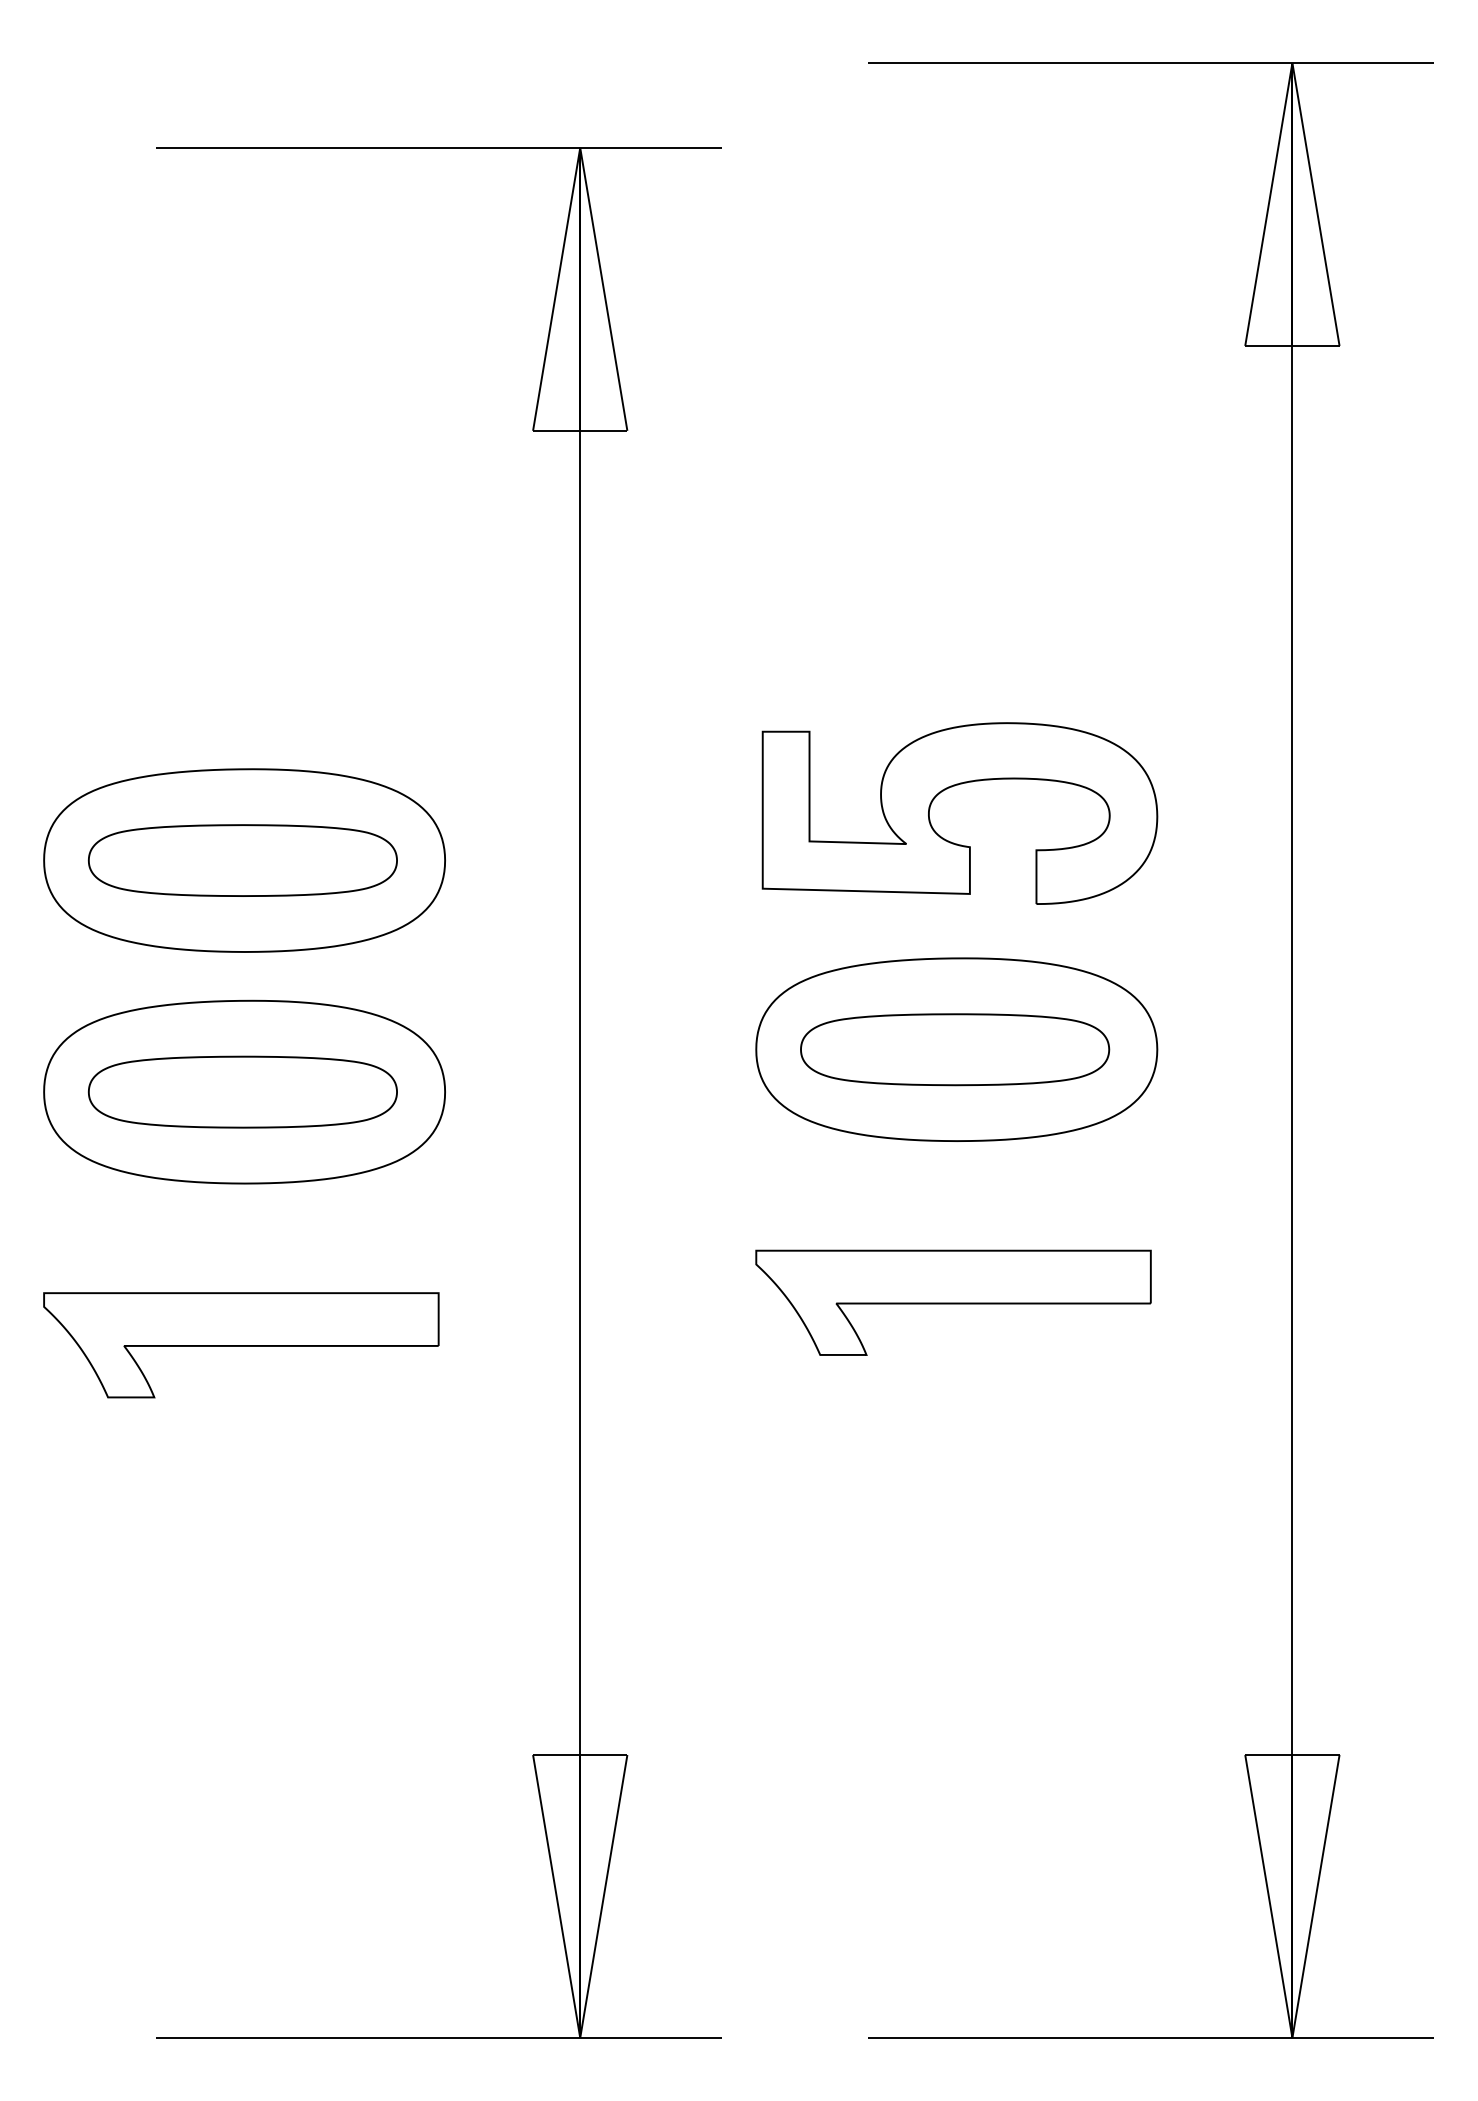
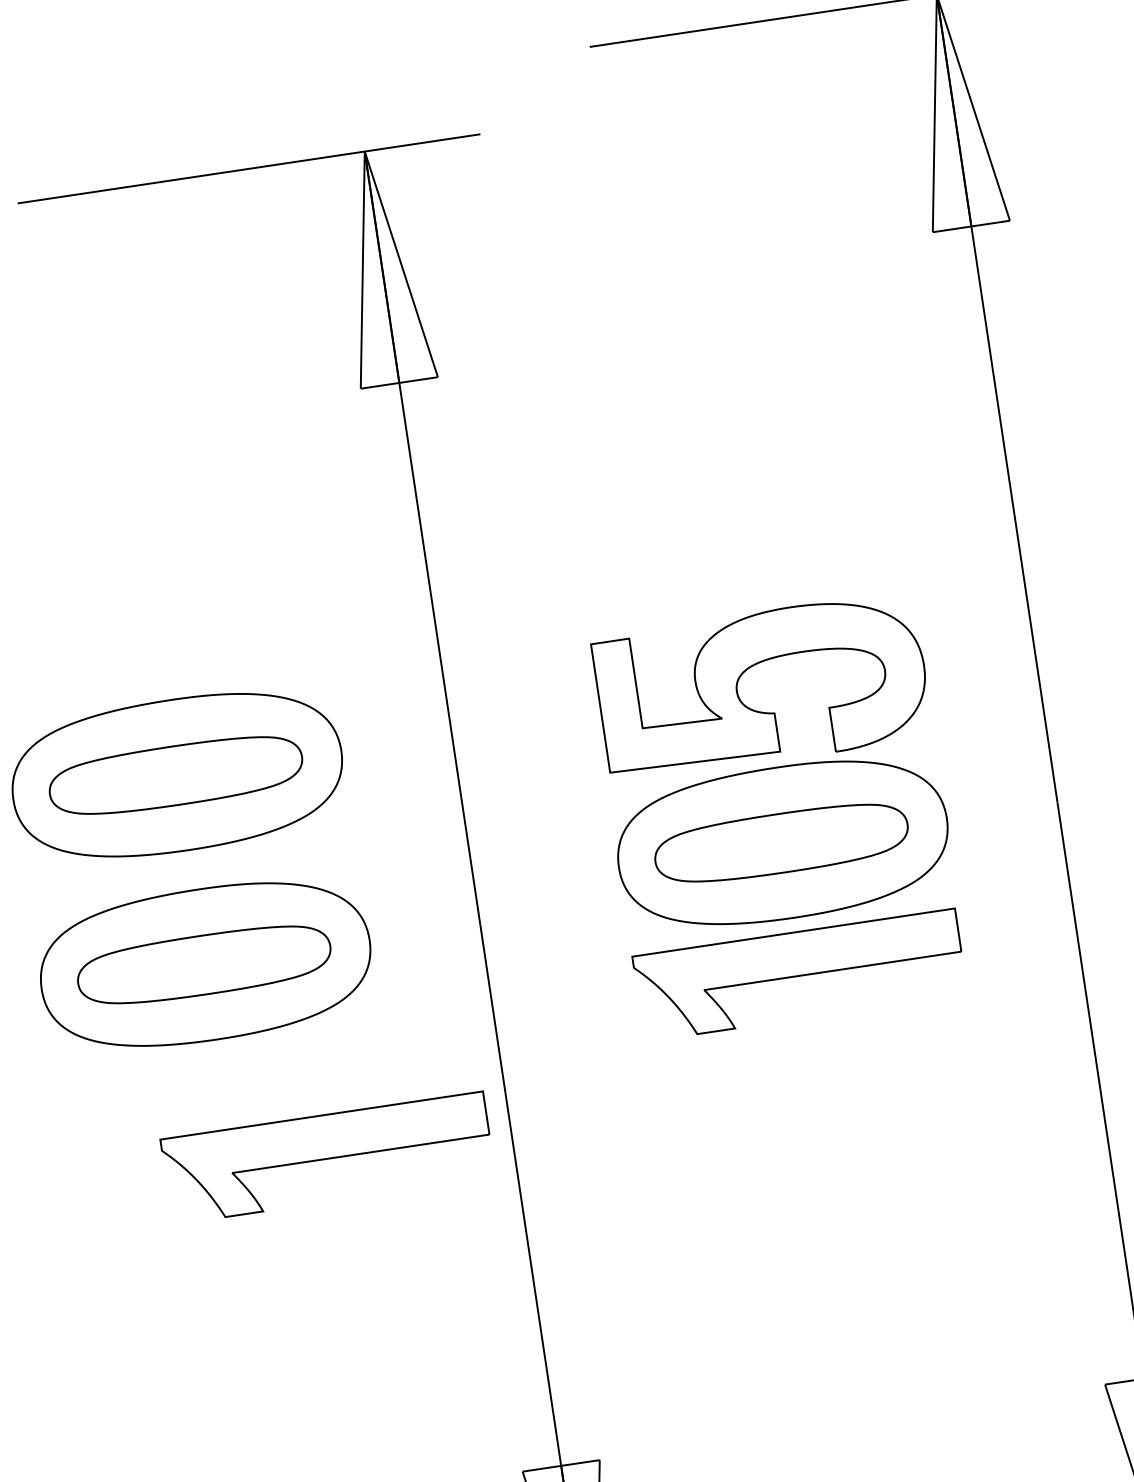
part: (947, 789) -> (749, 668), moved
part: (953, 1302) -> (799, 974), moved
part: (241, 1345) -> (328, 1158), moved

